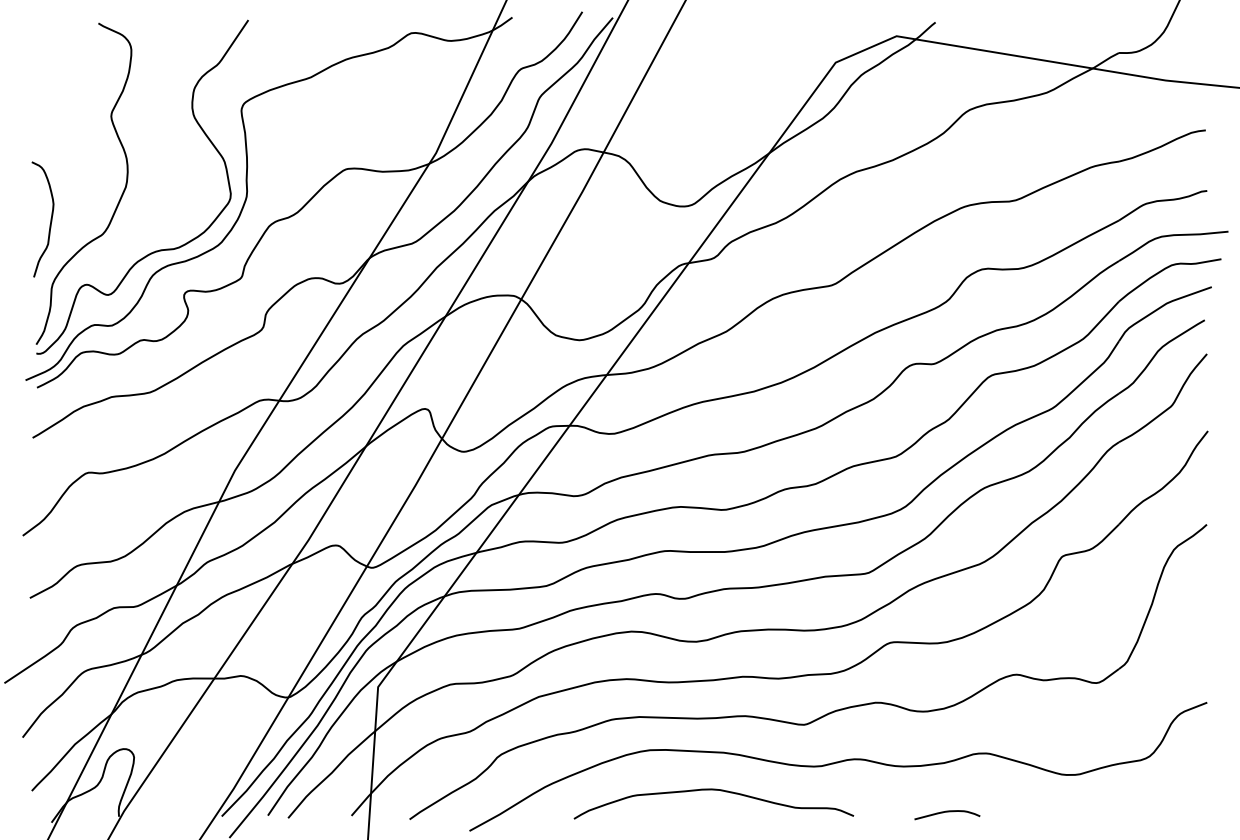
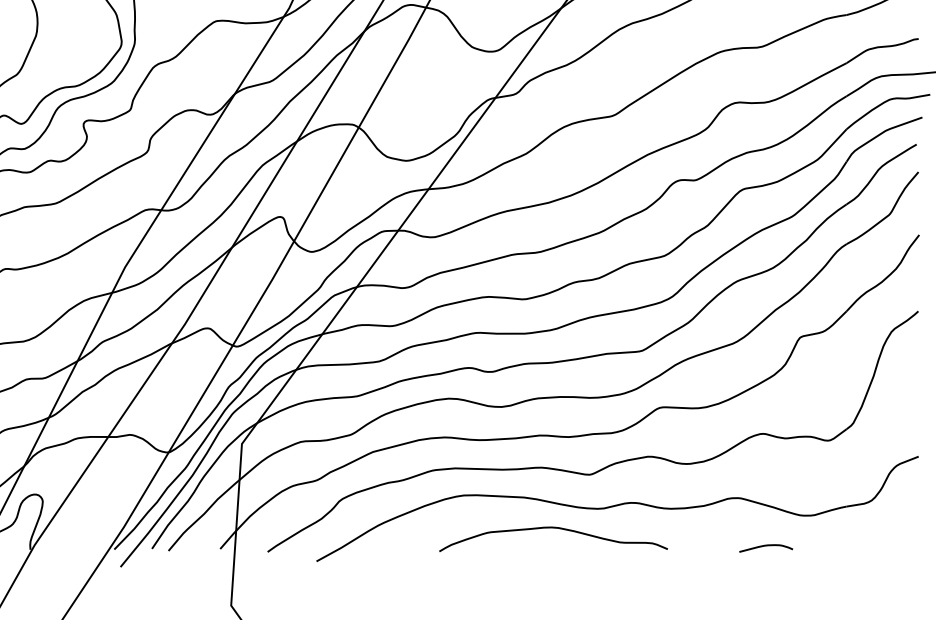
curve: (713, 790) -> (553, 528), moved
curve: (947, 812) -> (766, 546), moved

